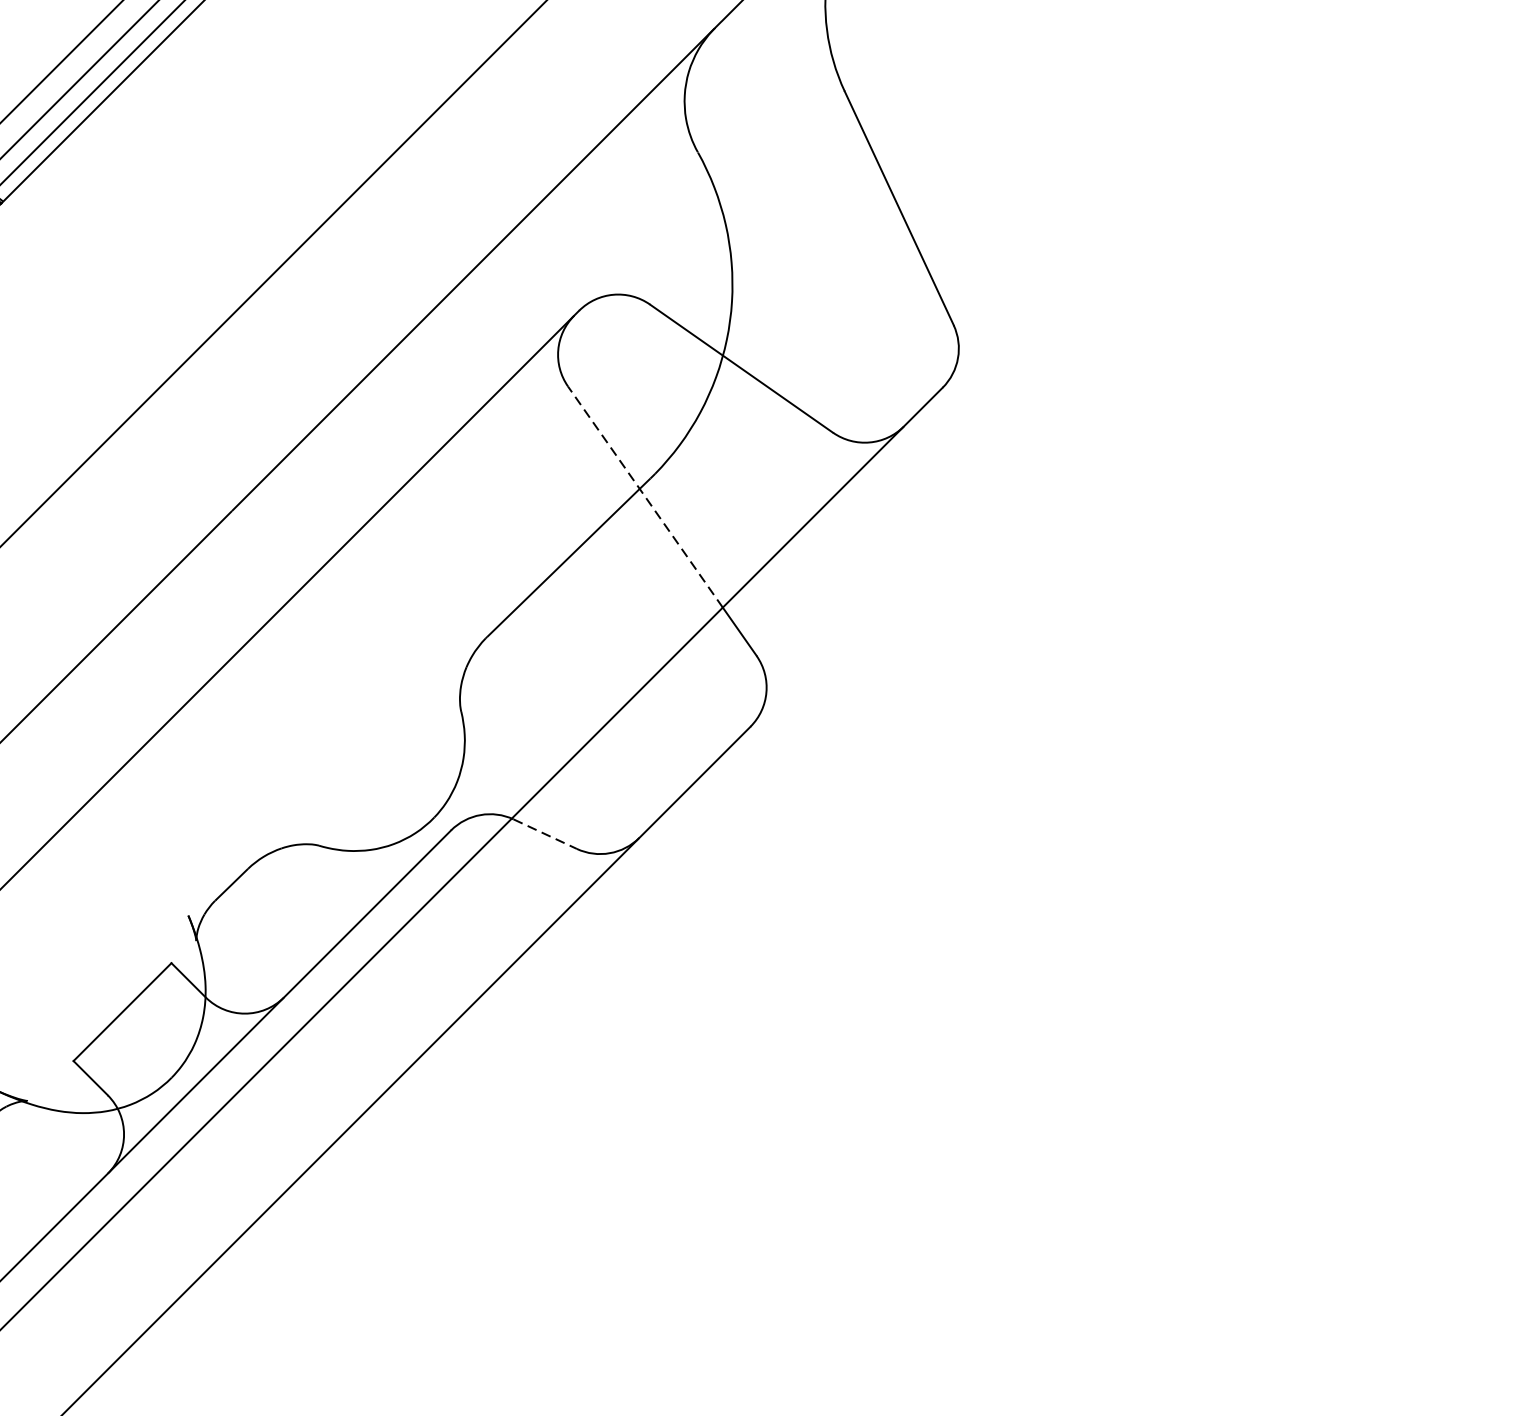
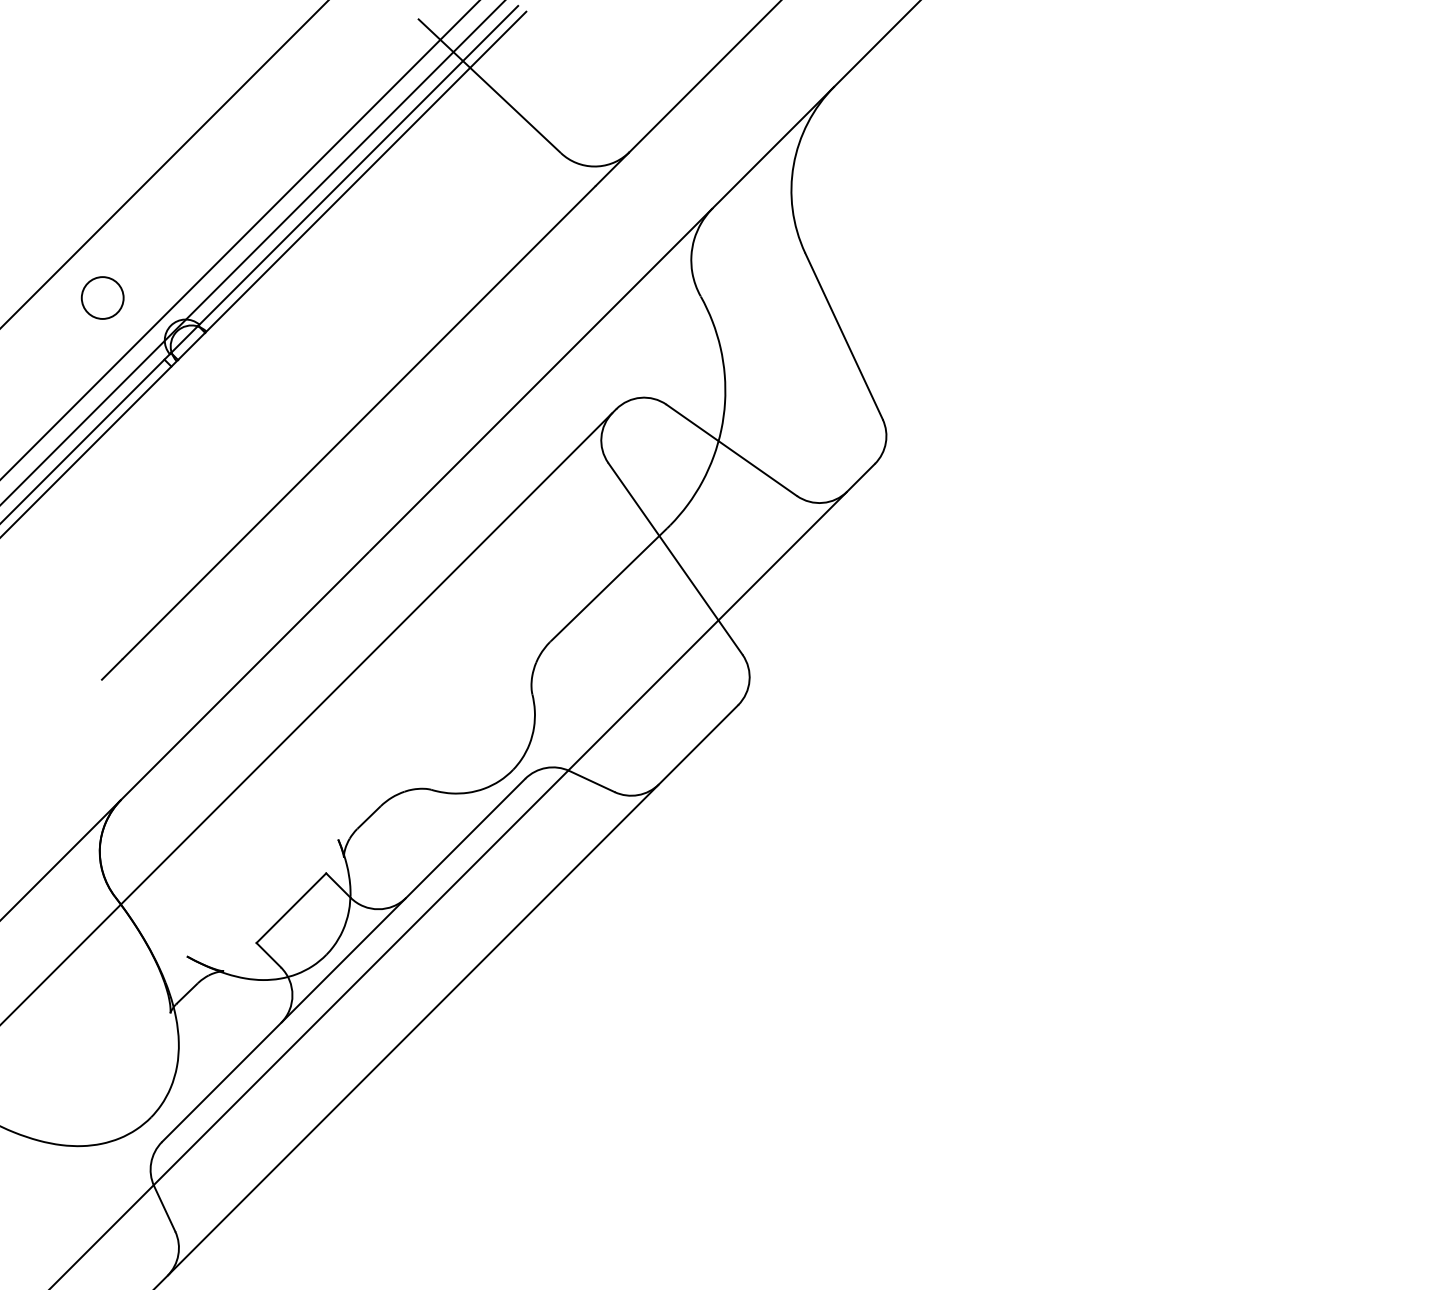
line: (645, 496) -> (663, 541), dashed -> solid
line: (545, 834) -> (592, 781), dashed -> solid

